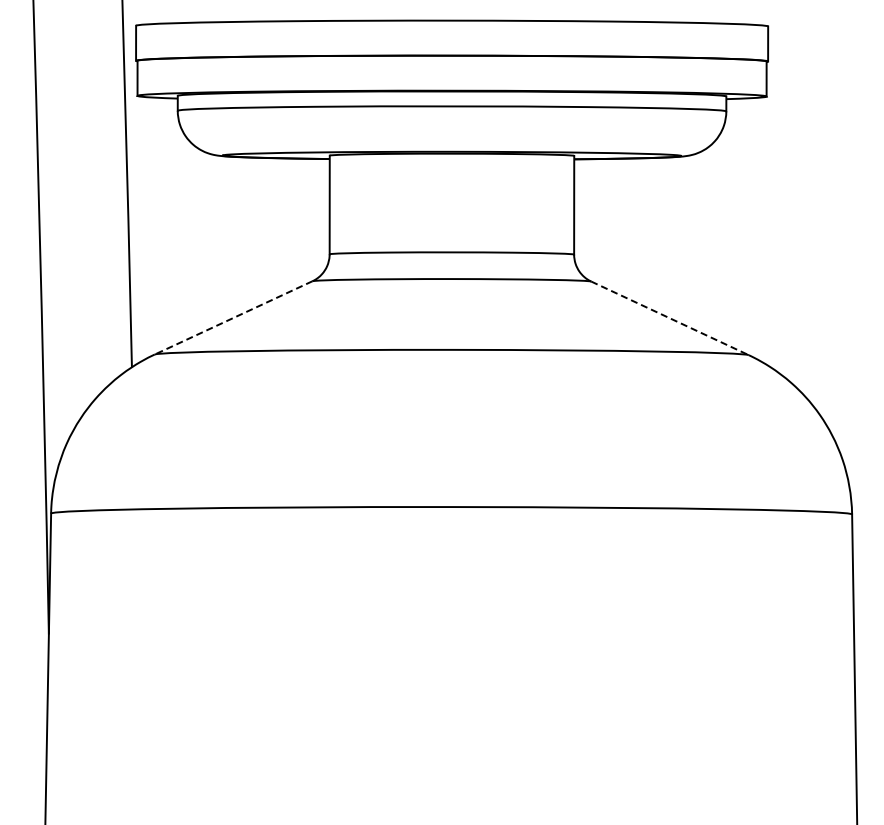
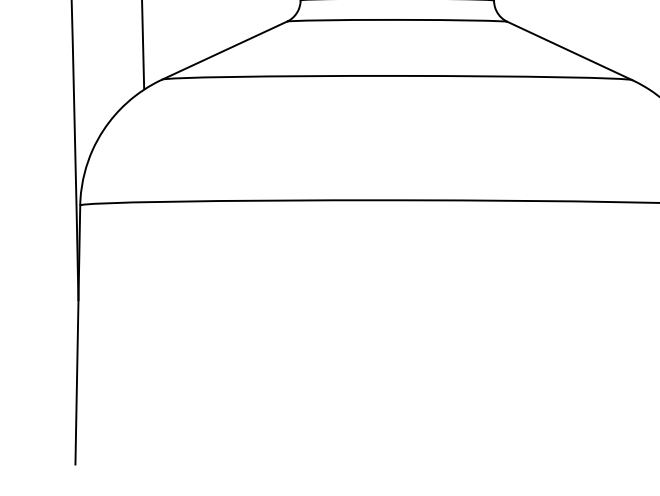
line: (233, 317) -> (224, 50), dashed -> solid
line: (670, 318) -> (570, 51), dashed -> solid

